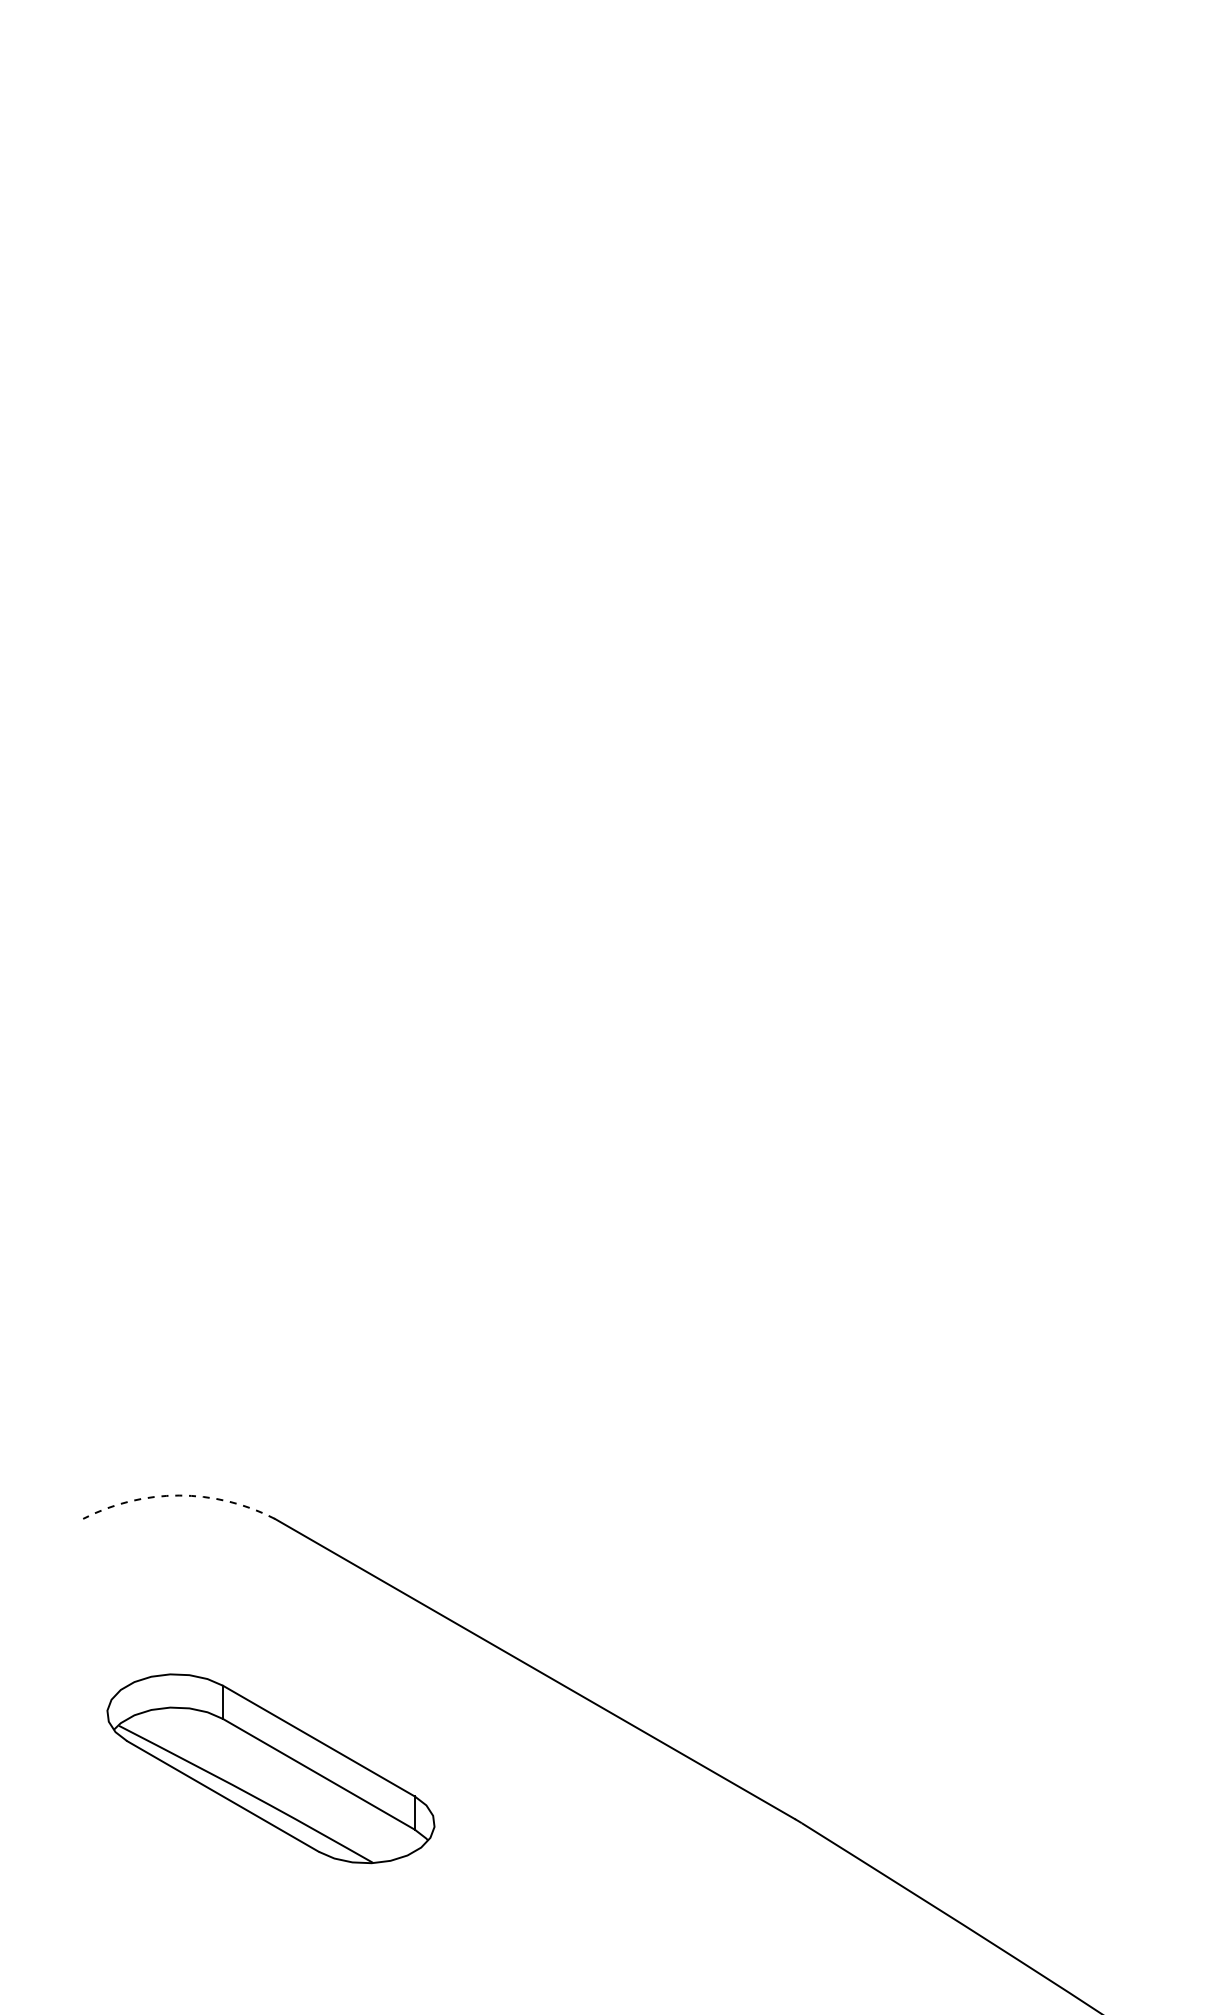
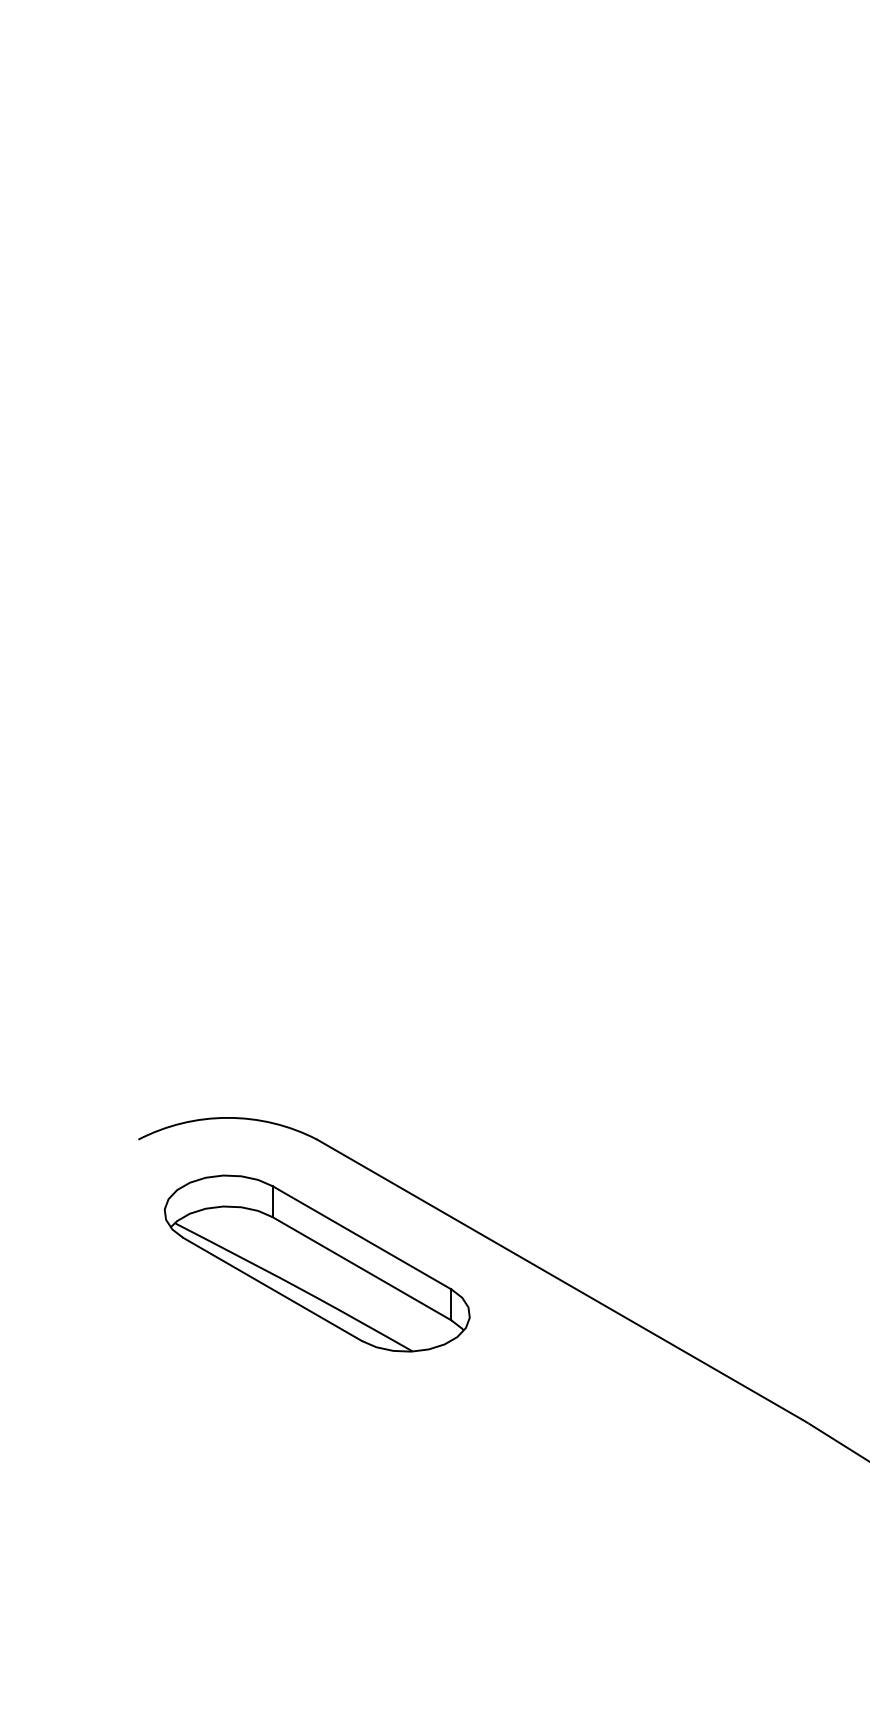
arc: (179, 1495) -> (228, 1117), dashed -> solid
part: (270, 1768) -> (316, 1263), moved

